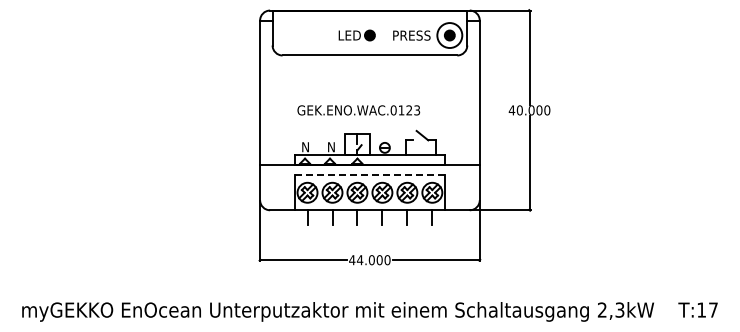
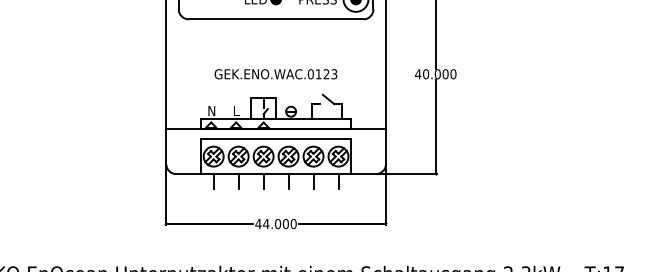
text: (358, 110) -> (275, 74), moved
text: (331, 147) -> (237, 111), N -> L
line: (369, 175) -> (275, 139), dashed -> solid

